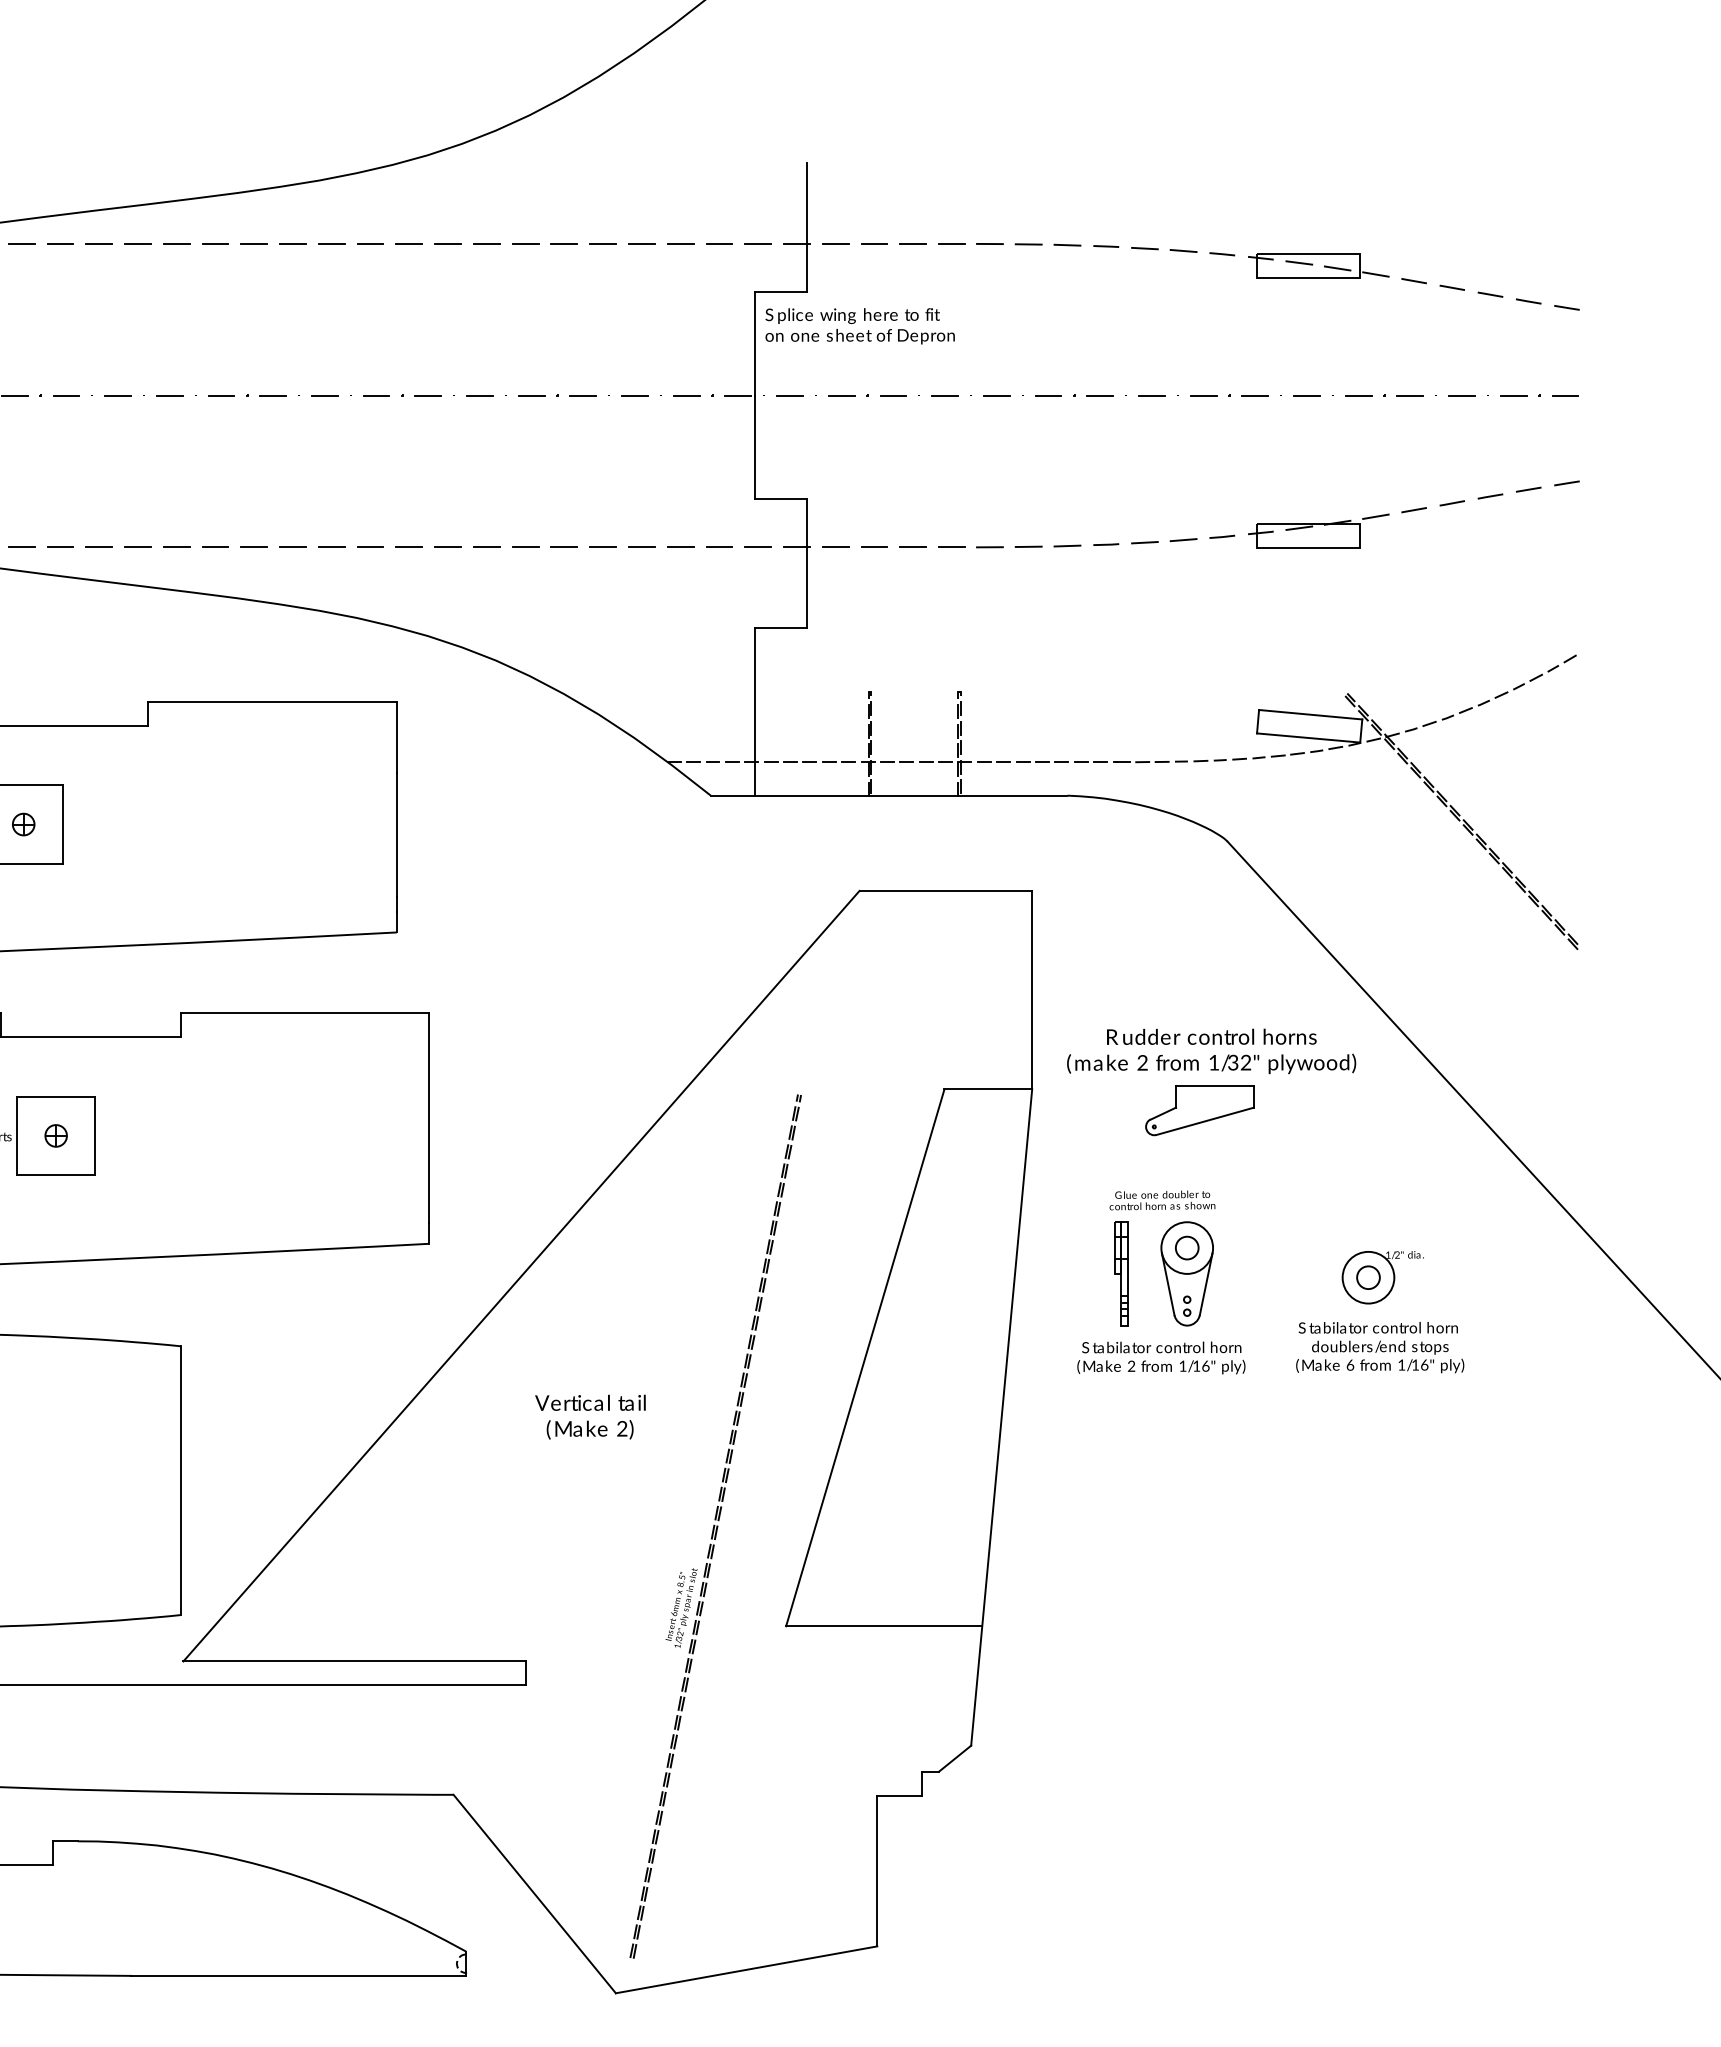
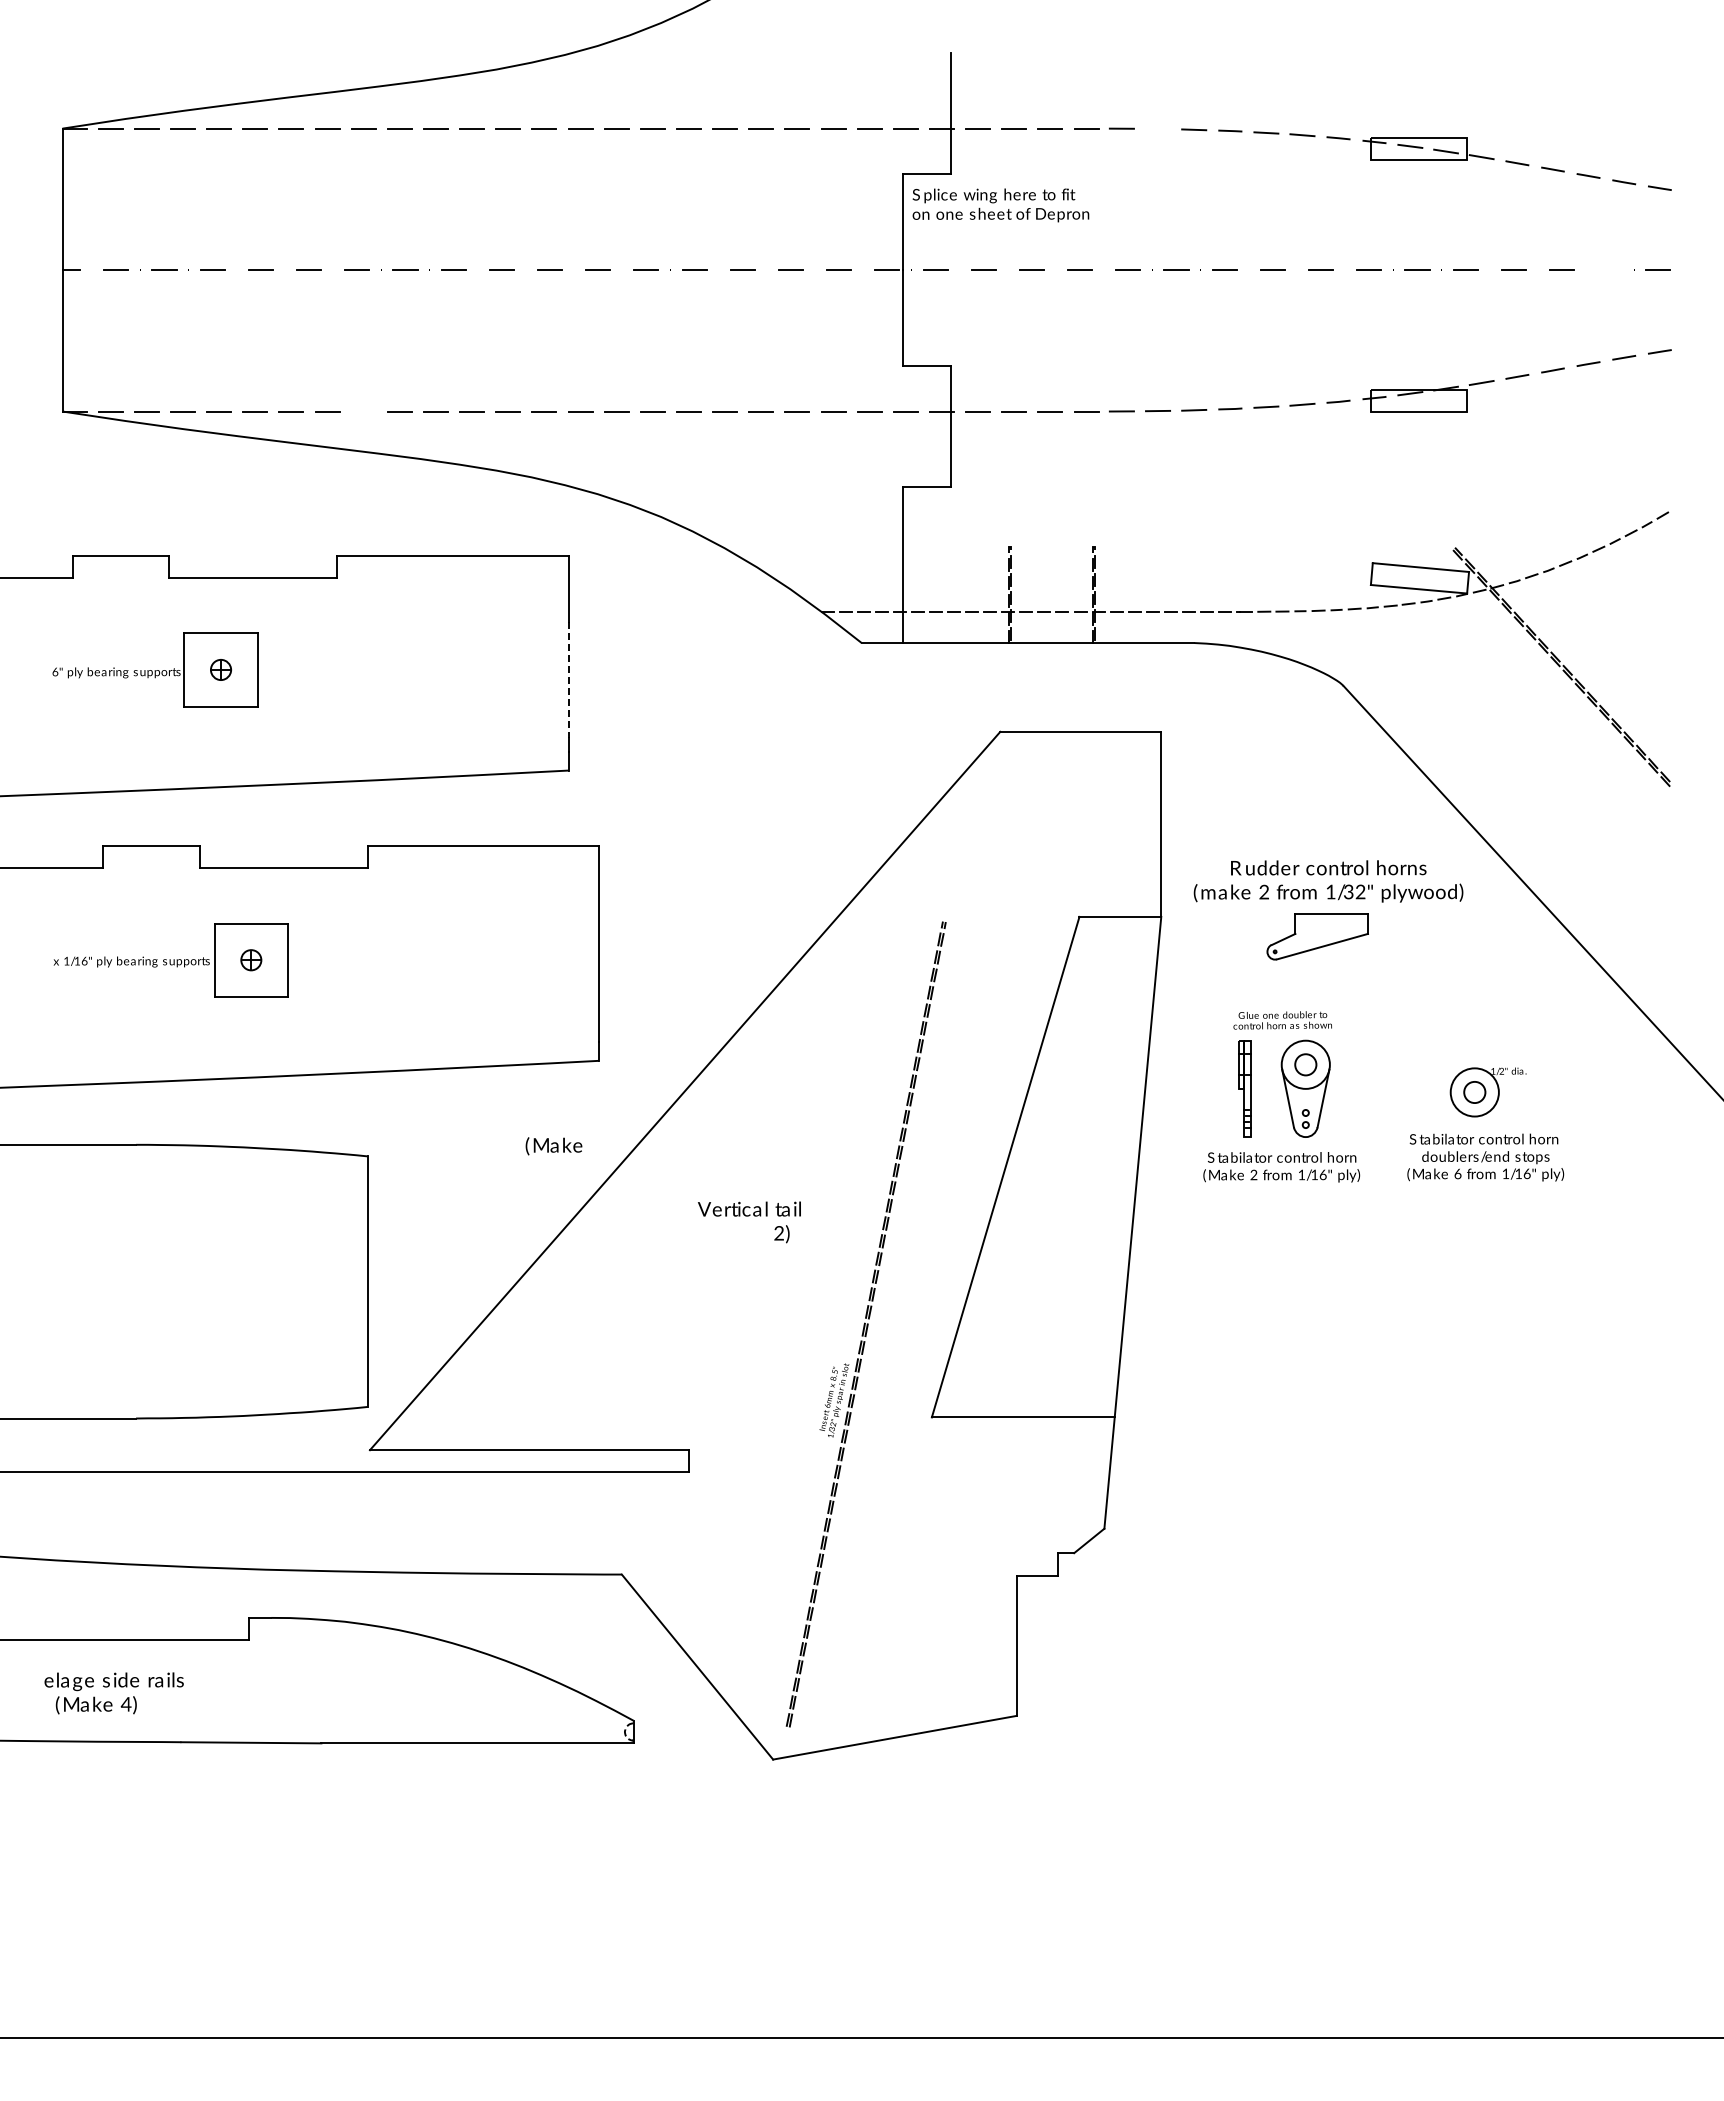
line: (1028, 244) -> (1157, 129), removed
line: (1514, 396) -> (1610, 270), removed
line: (176, 547) -> (363, 411), removed
line: (396, 834) -> (568, 679), solid -> dashed
text: (576, 1430) -> (553, 1146), moved

